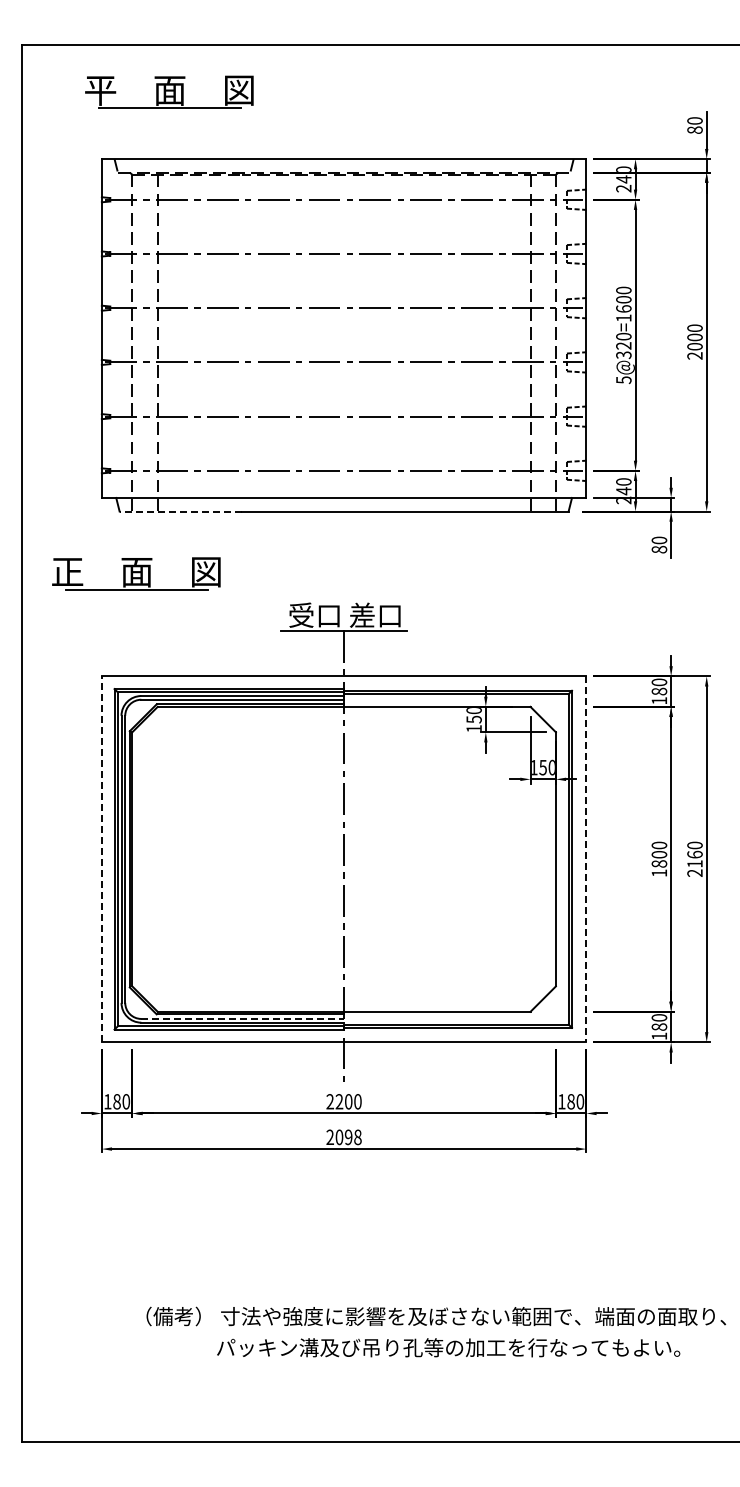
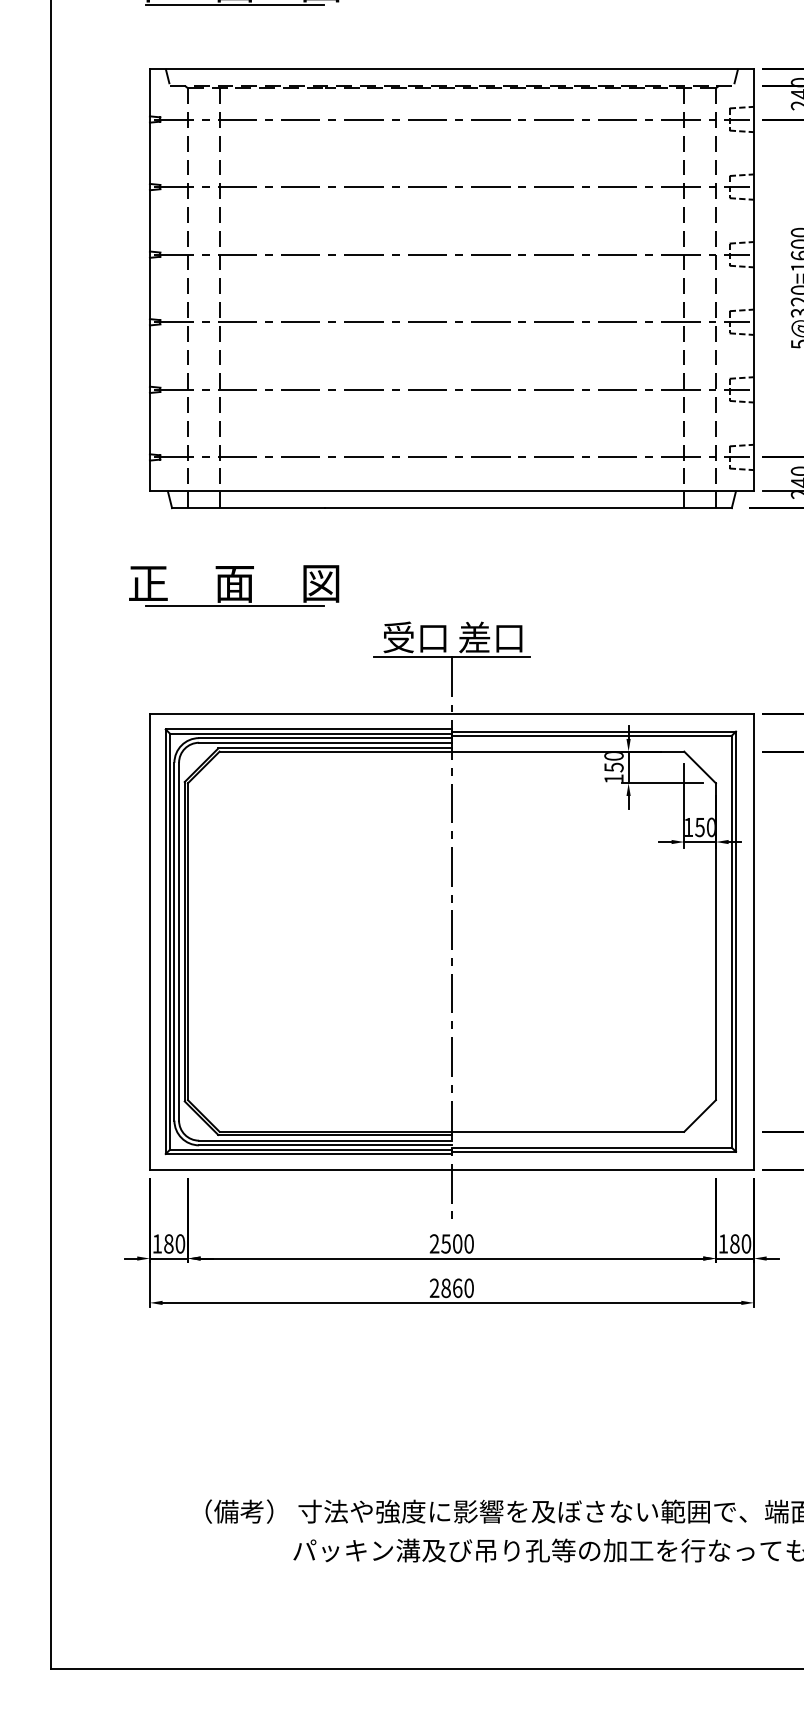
line: (180, 511) -> (247, 508), dashed -> solid
part: (136, 573) -> (234, 585), moved
line: (101, 859) -> (149, 941), dashed -> solid
line: (586, 859) -> (754, 941), dashed -> solid
line: (243, 1018) -> (326, 1140), dashed -> solid
text: (339, 1101) -> (446, 1243), 2200 -> 2500
text: (348, 1137) -> (457, 1288), 2098 -> 2860

